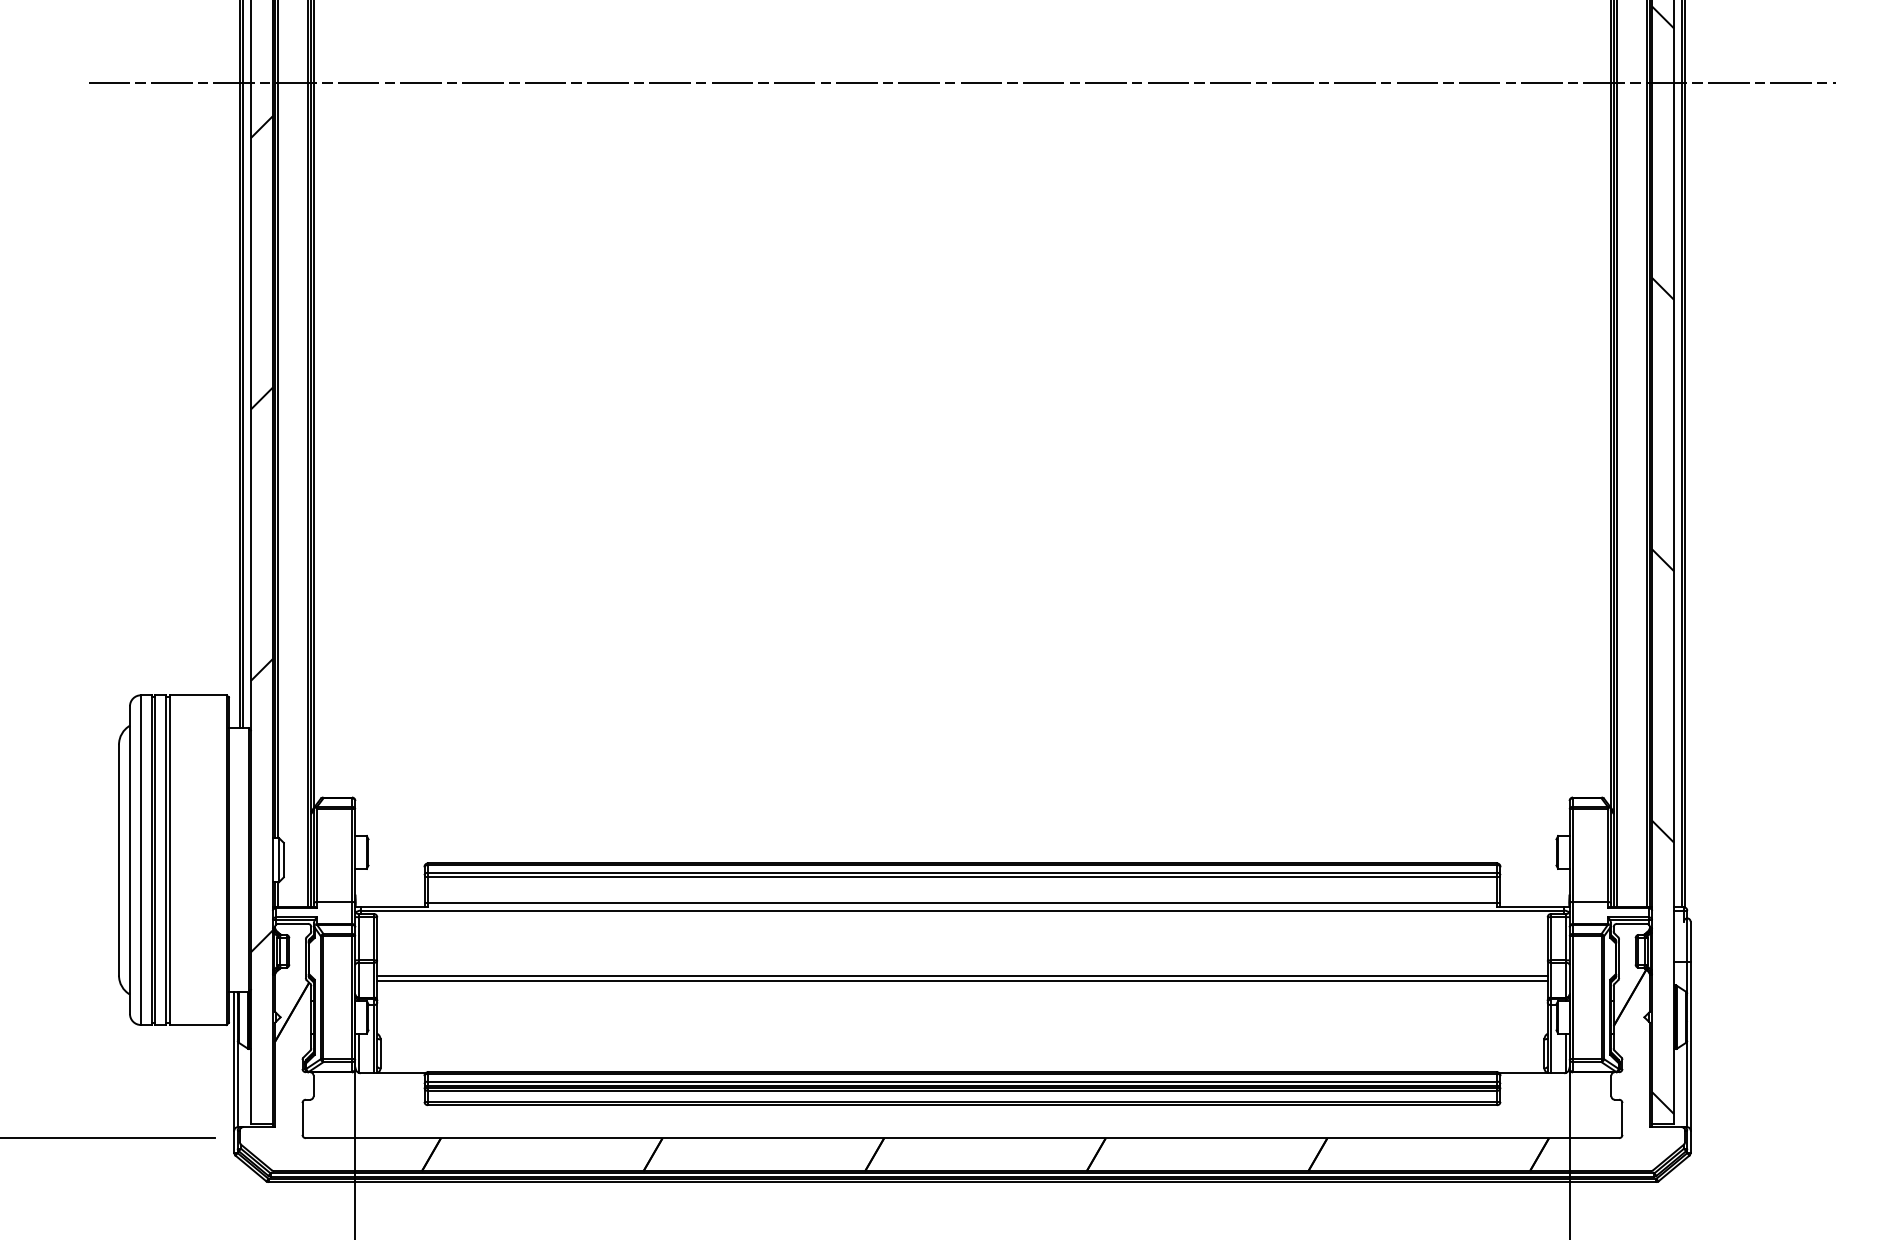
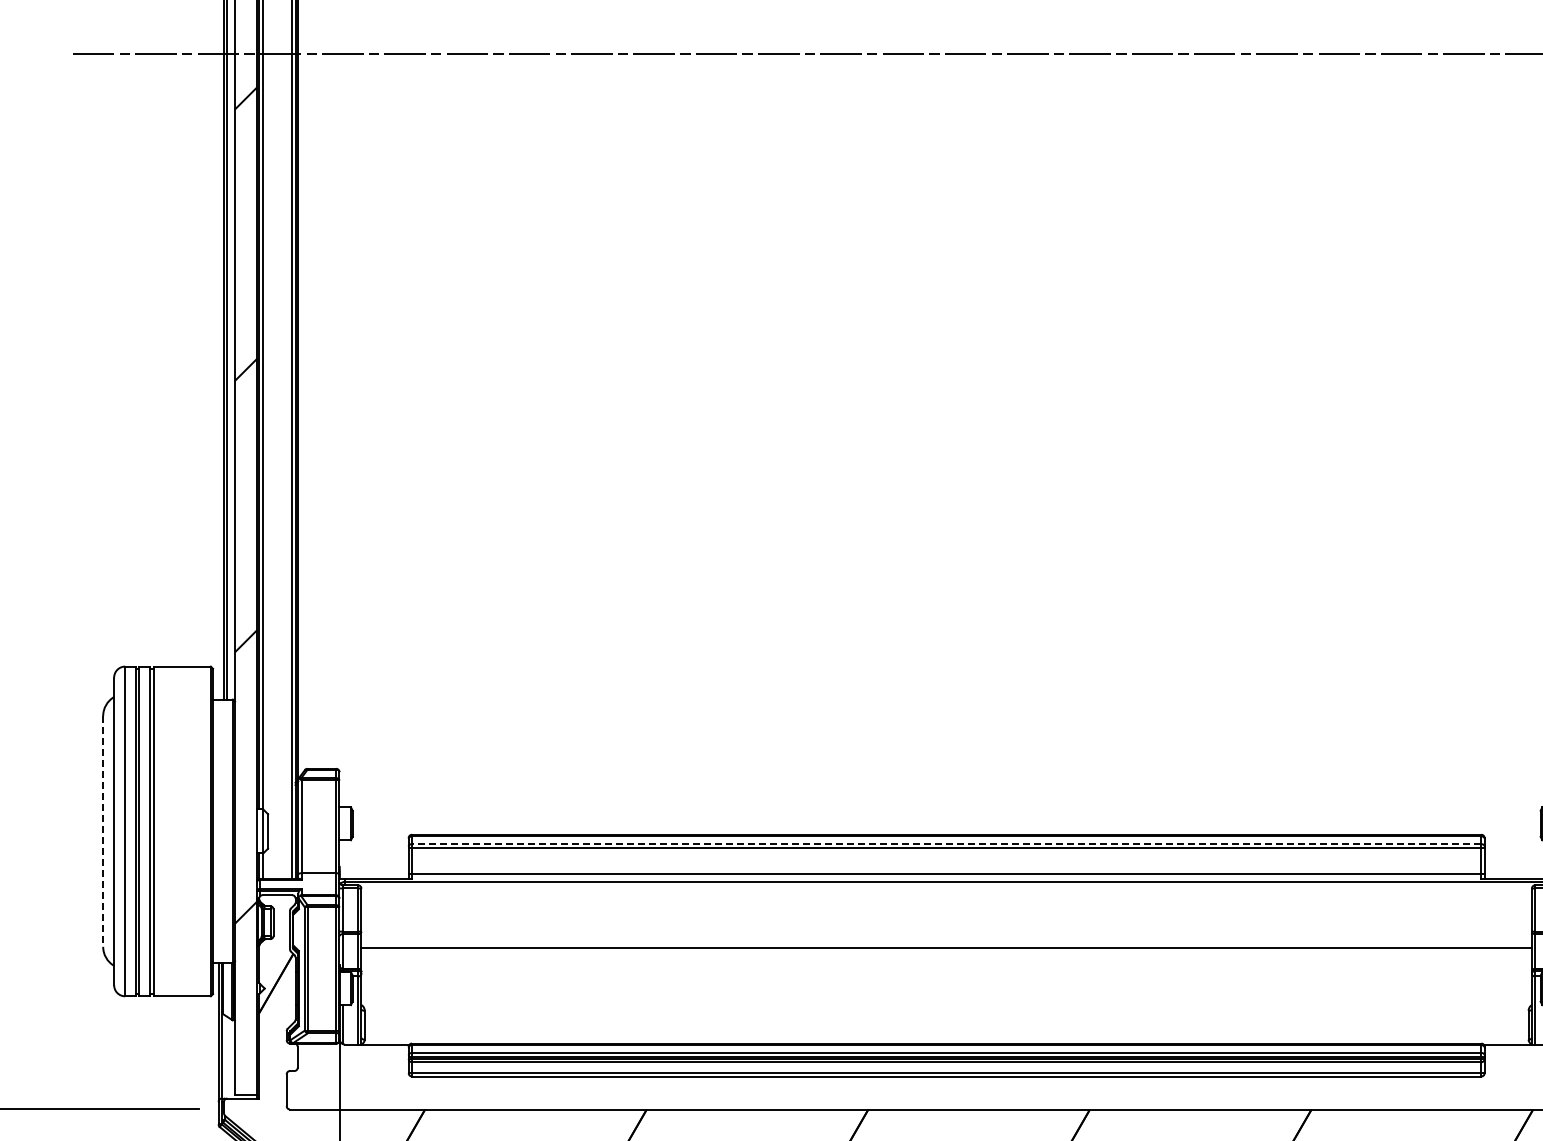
line: (119, 860) -> (103, 831), solid -> dashed
line: (962, 872) -> (946, 843), solid -> dashed
line: (962, 980) -> (946, 951), removed

